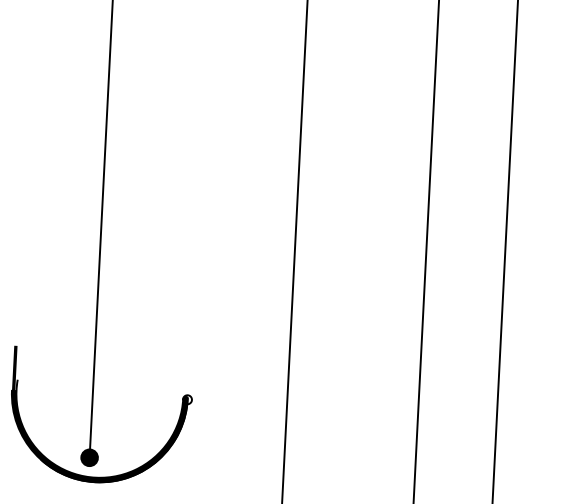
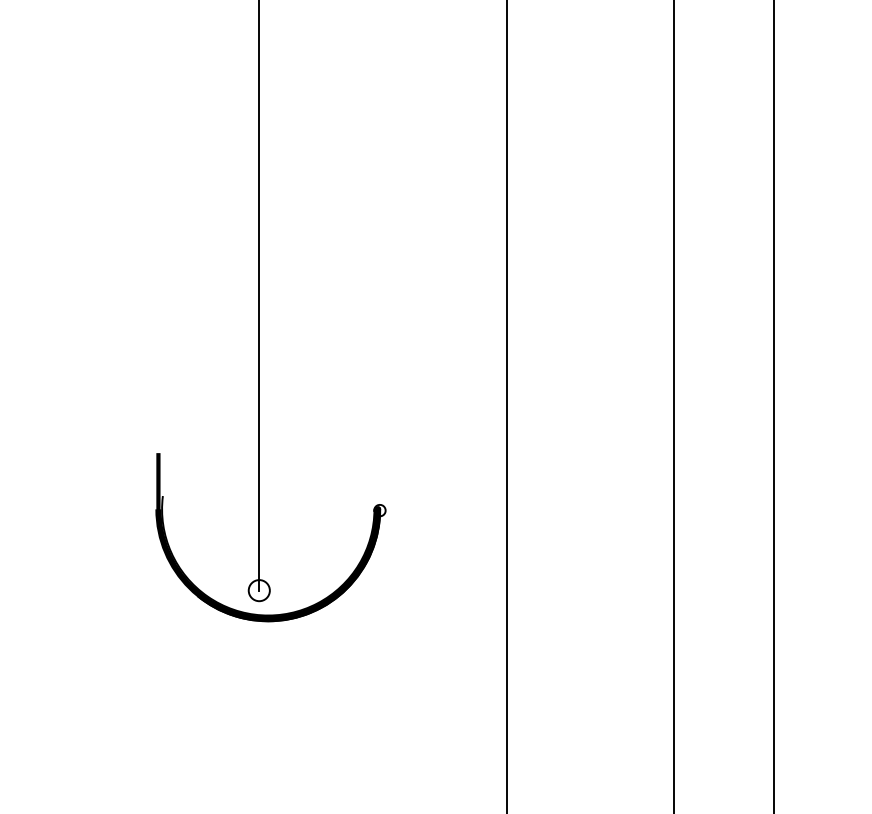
fill: (88, 457) -> (258, 590), removed

